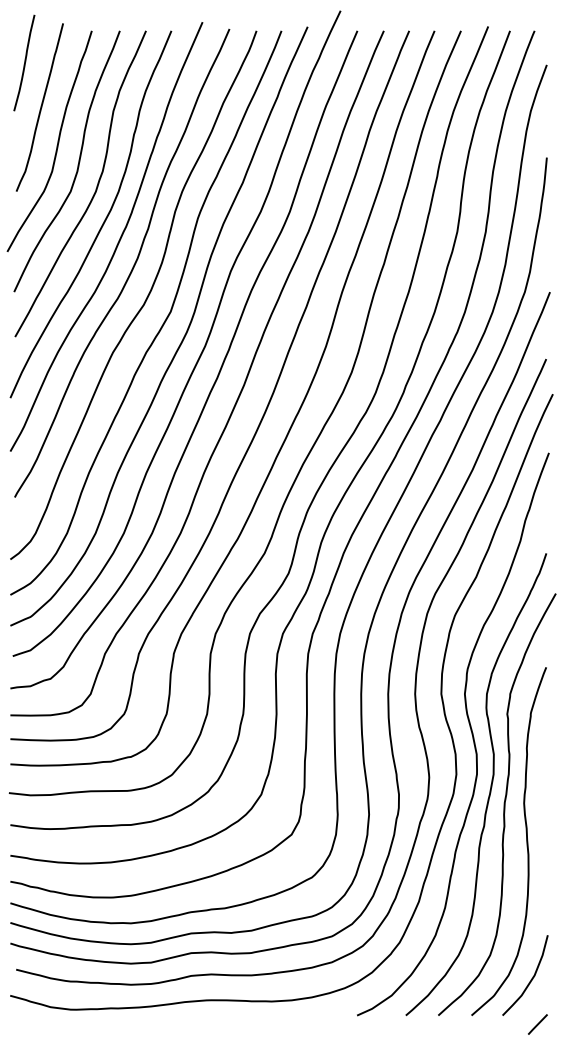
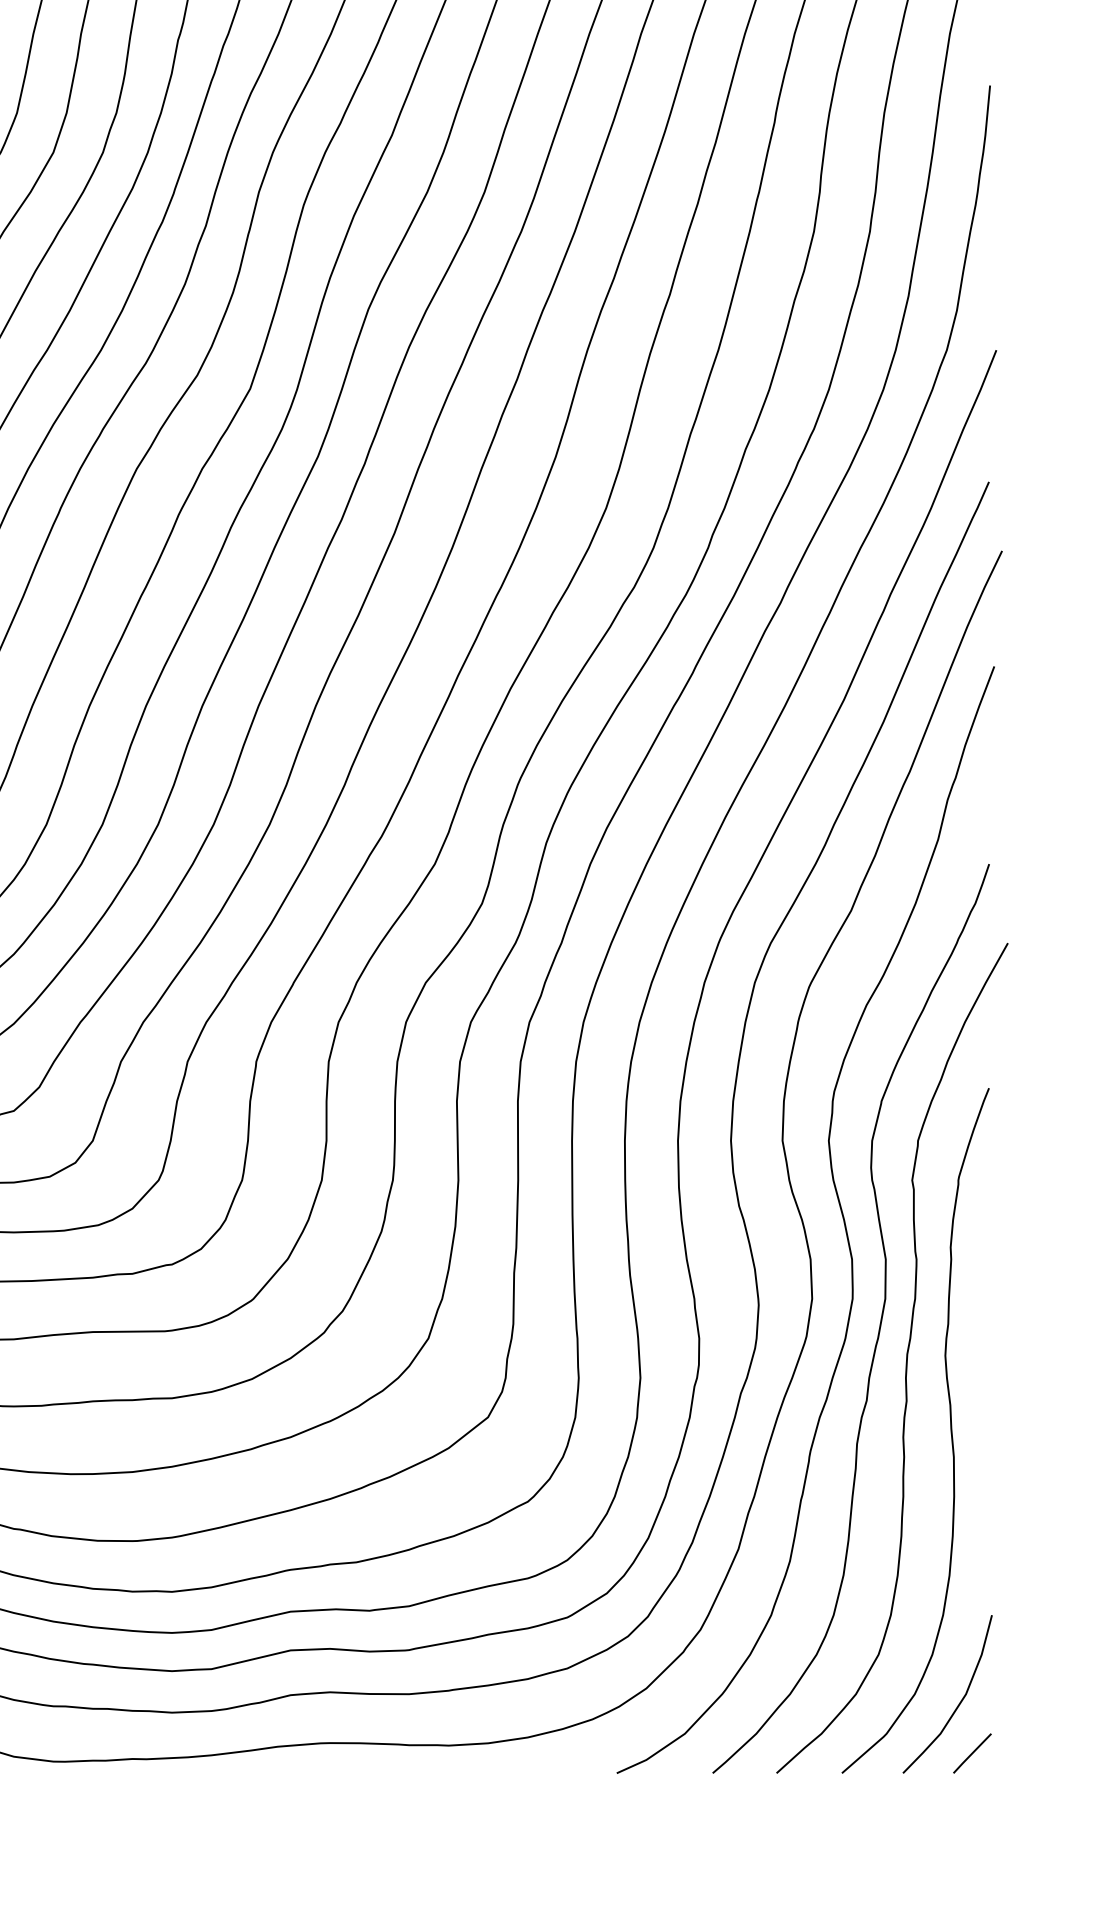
line: (537, 1024) -> (971, 1753), moved

